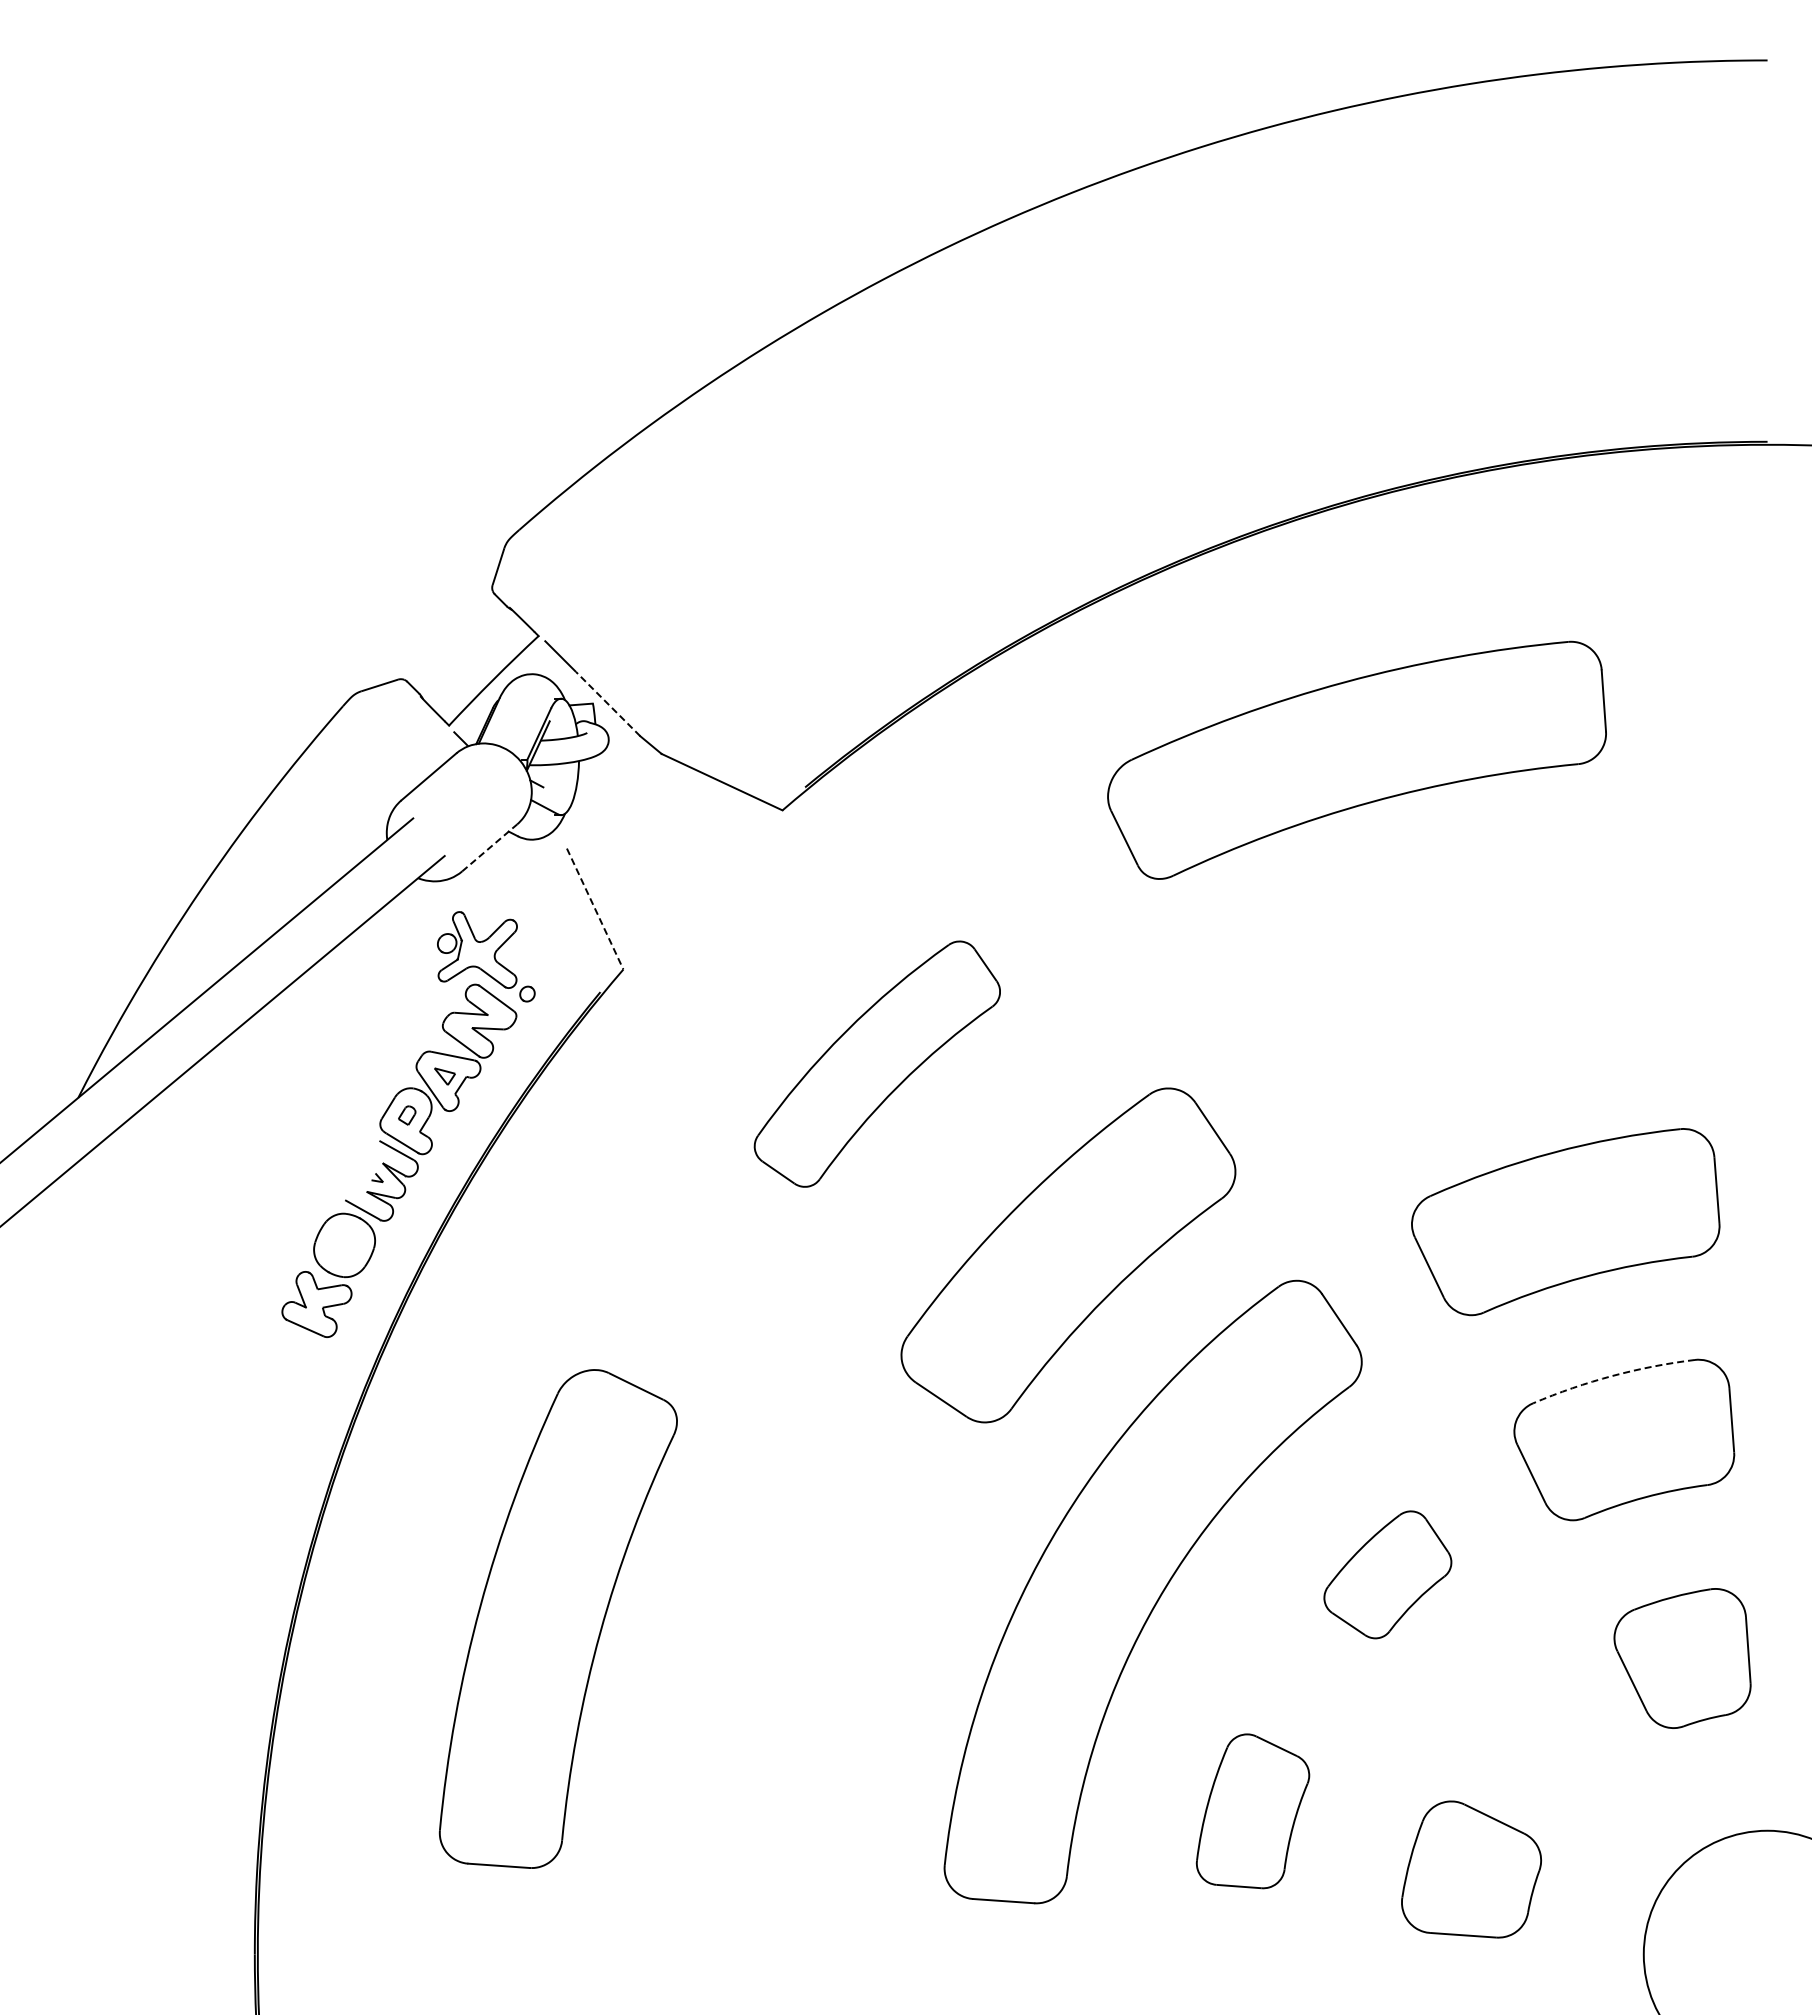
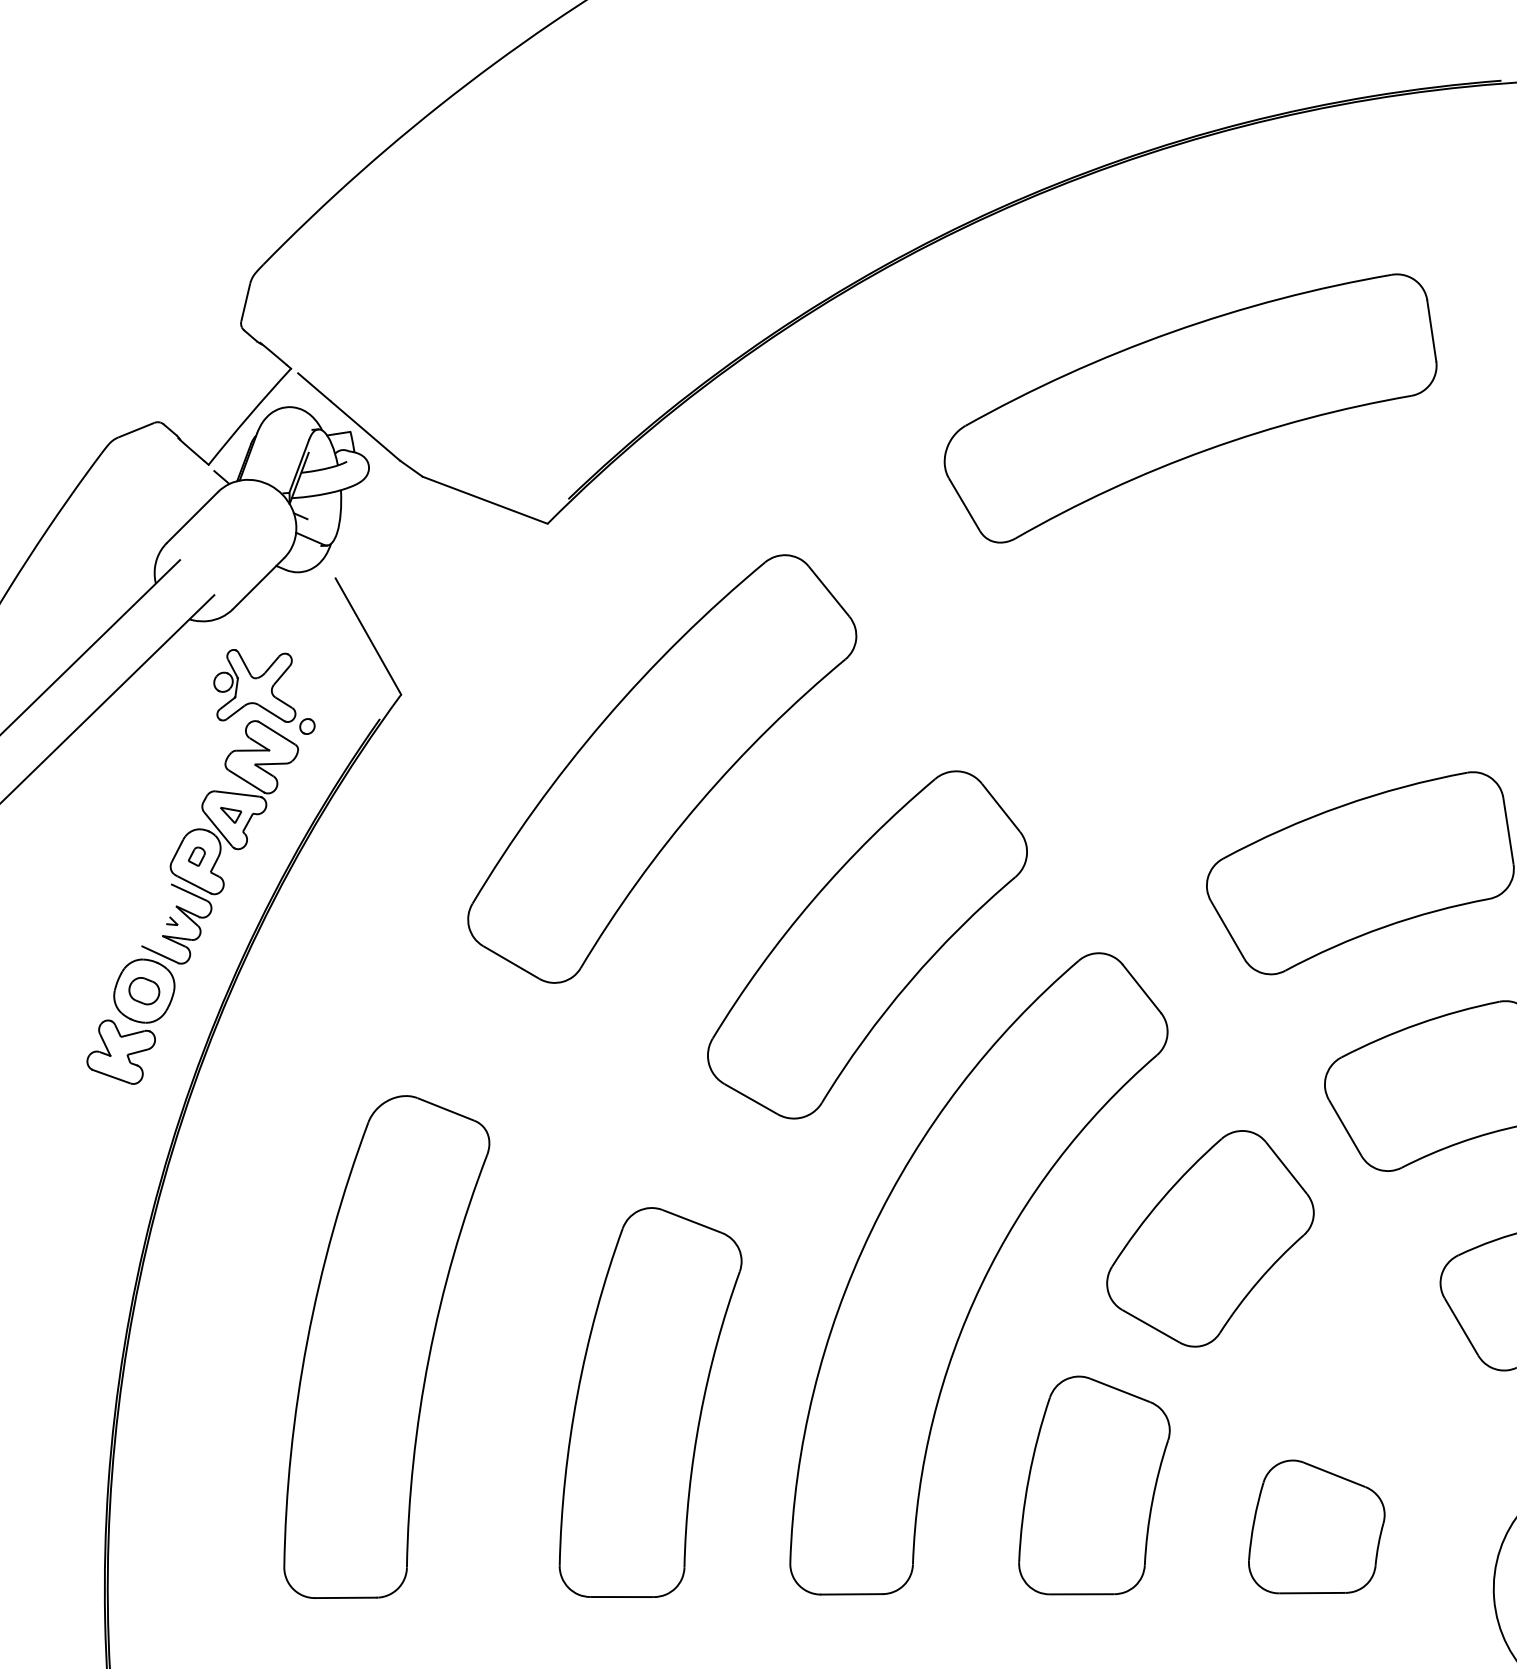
line: (607, 703) -> (364, 430), dashed -> solid
part: (1356, 759) -> (1189, 408), moved
line: (490, 847) -> (259, 583), dashed -> solid
line: (595, 909) -> (368, 636), dashed -> solid
part: (877, 1063) -> (661, 768), size x1.67
part: (344, 1245) -> (144, 991), added
arc: (1612, 1375) -> (1418, 1023), dashed -> solid
part: (1387, 1574) -> (1209, 1239), size x1.67
part: (816, 1694) -> (649, 1402), added
part: (1252, 1811) -> (1093, 1485), size x1.43

